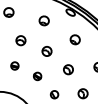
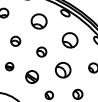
part: (43, 20) -> (38, 21), size x1.6
part: (74, 39) -> (69, 40), size x1.6
part: (68, 69) -> (63, 70), size x1.6
part: (37, 76) -> (32, 77), size x1.6

